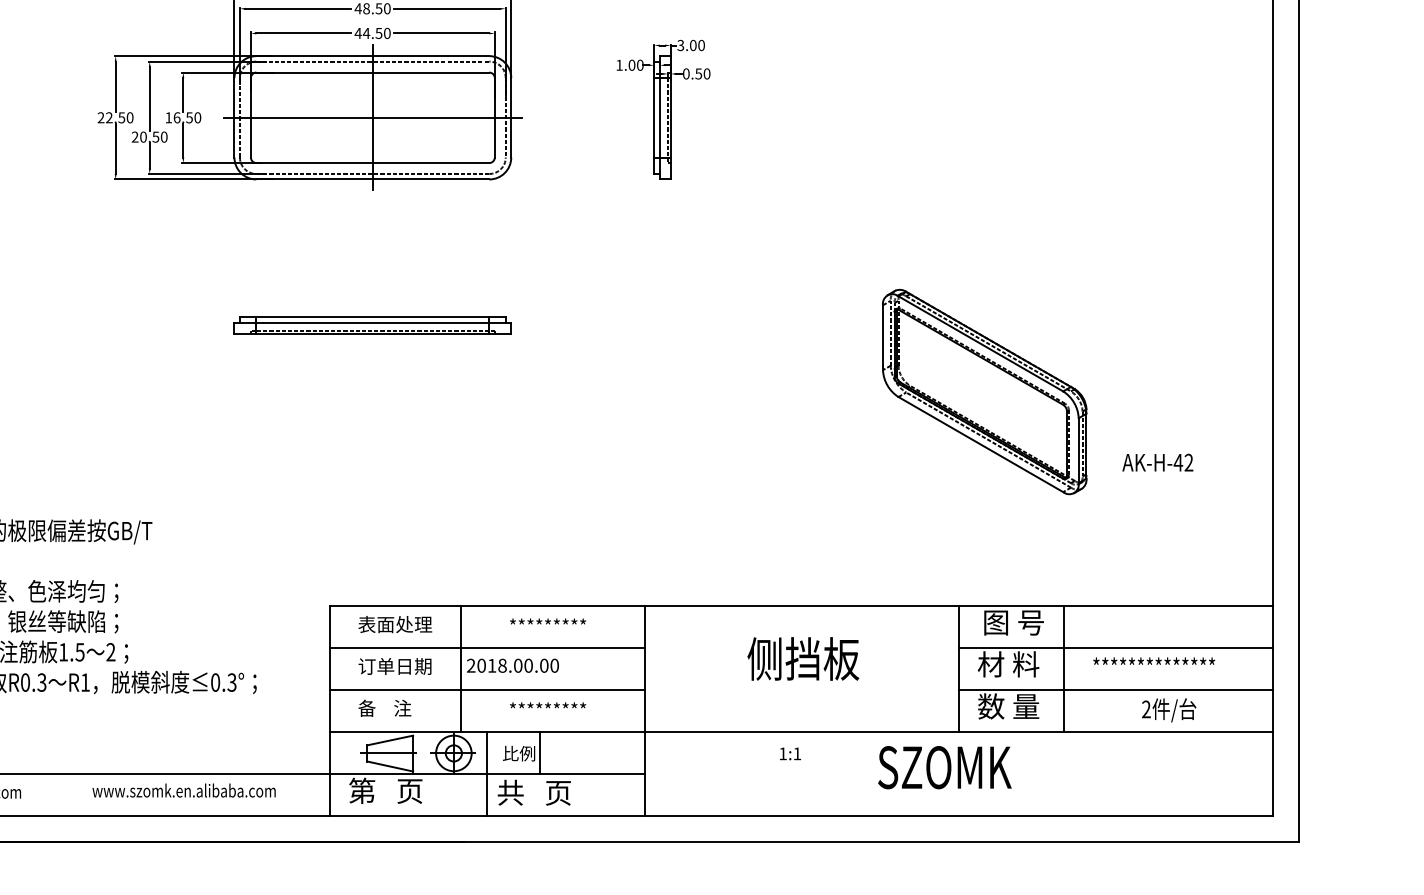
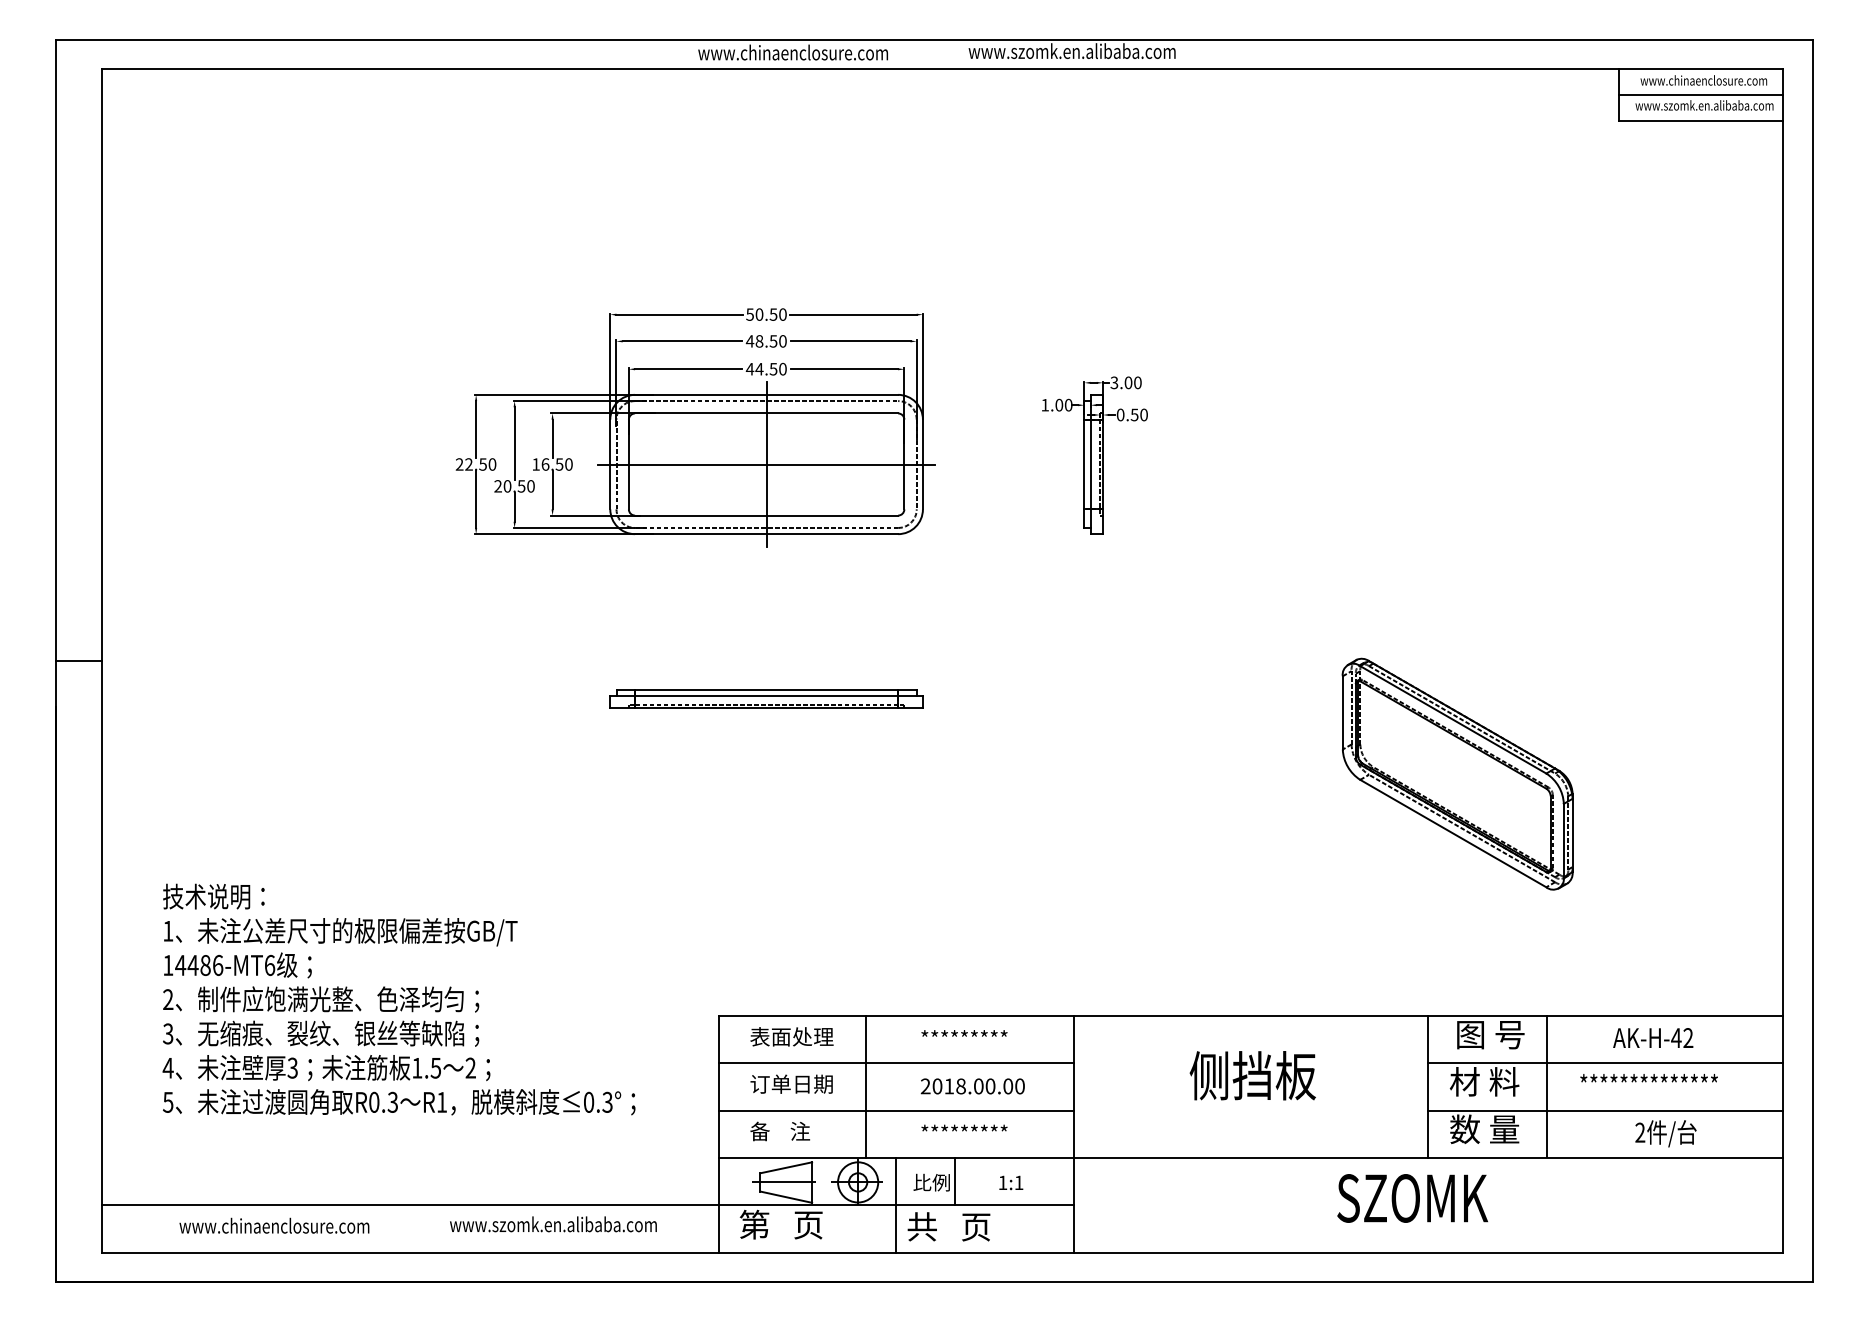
text: (1158, 462) -> (1653, 1037), moved
text: (512, 665) -> (972, 1086), moved
text: (790, 753) -> (1011, 1182), moved

